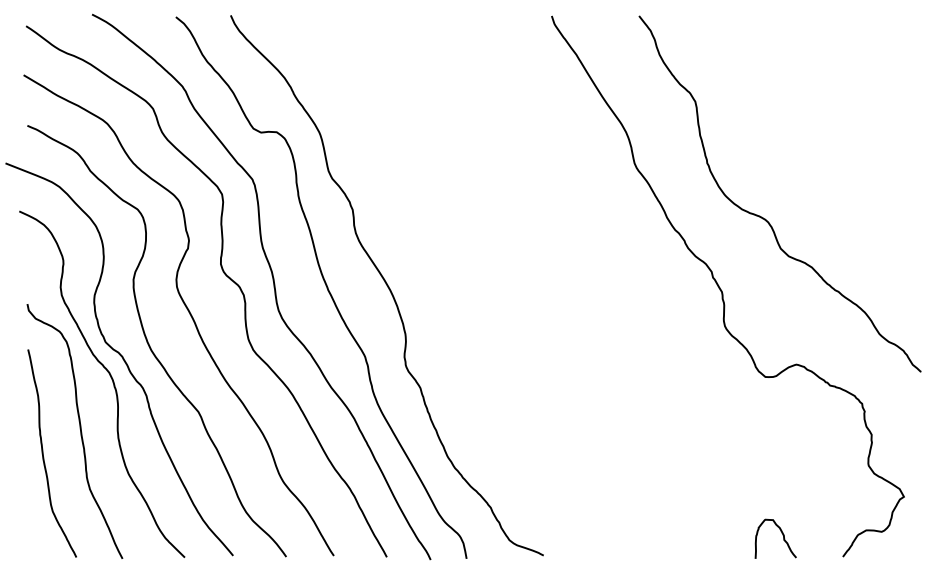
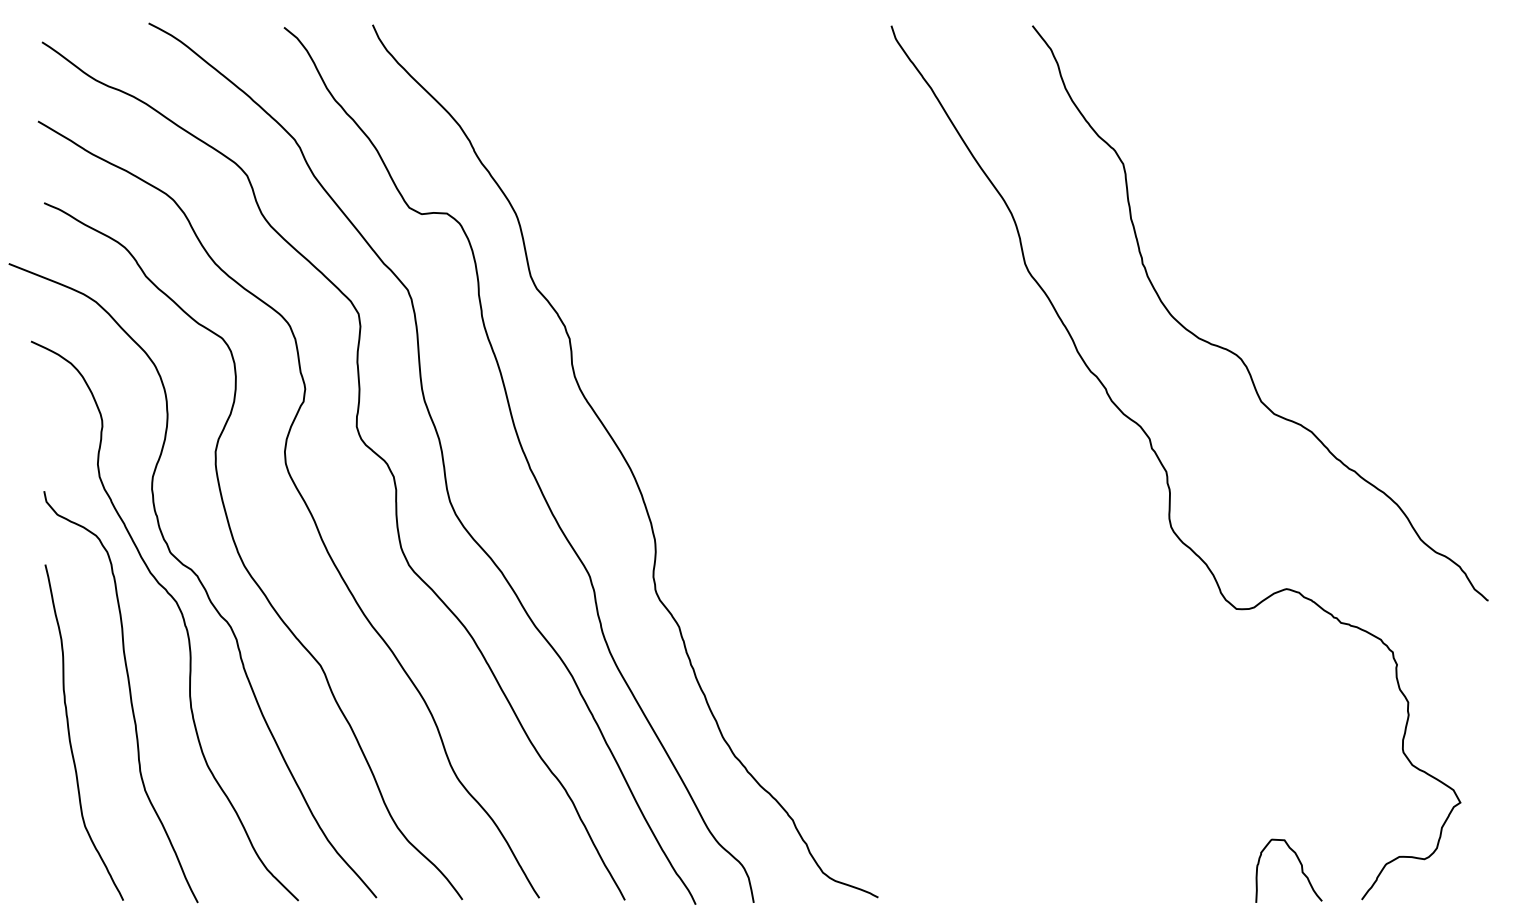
curve: (782, 535) -> (1299, 865), moved

